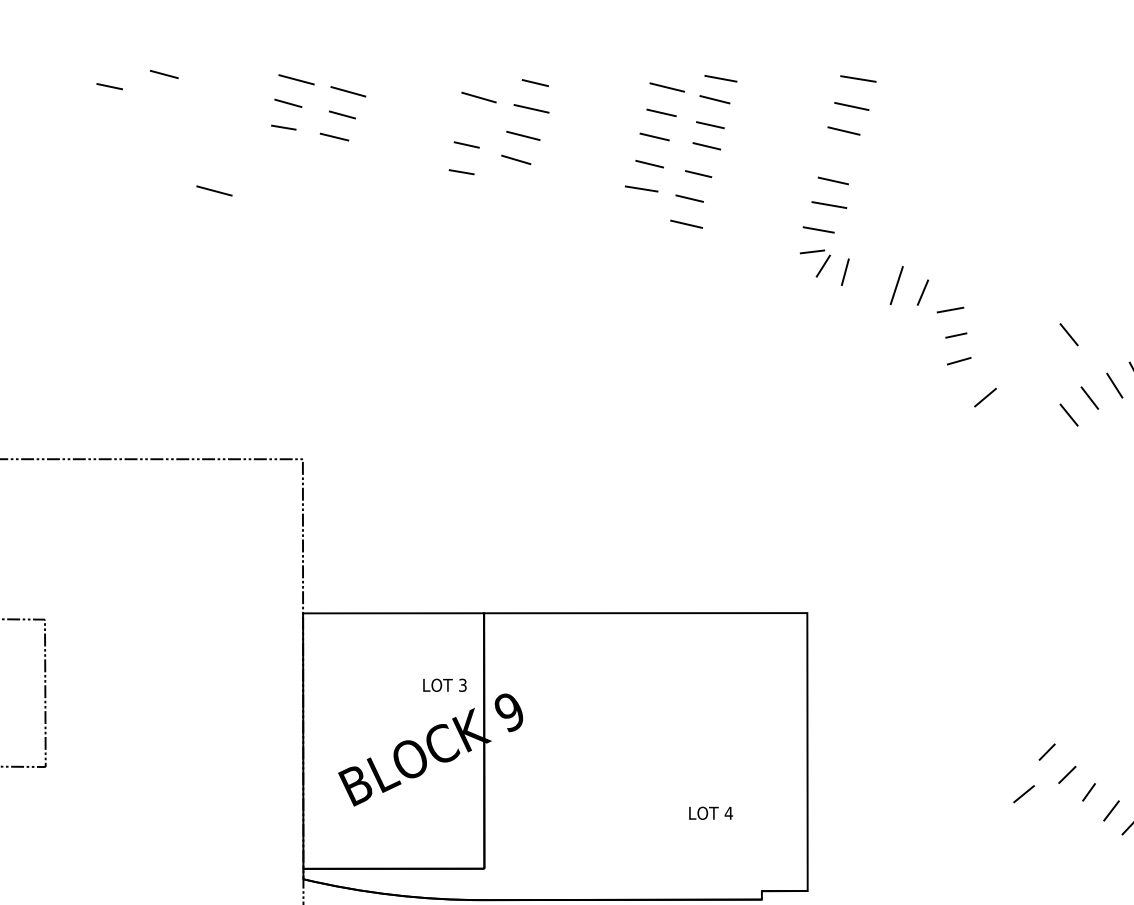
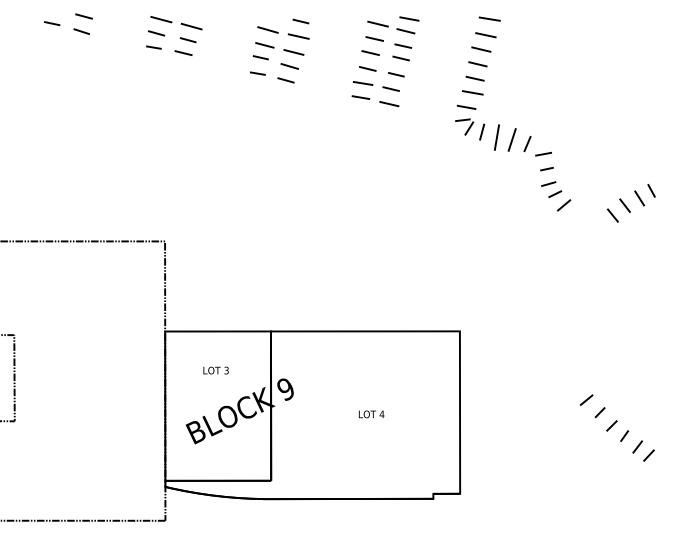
line: (159, 100) -> (81, 31), added
line: (472, 124) -> (264, 45), added
line: (837, 156) -> (477, 64), added
line: (508, 183) -> (285, 80), added
line: (214, 190) -> (113, 84), removed
line: (637, 213) -> (360, 97), added
line: (869, 281) -> (496, 137), added
line: (1068, 334) -> (612, 168), removed
line: (970, 377) -> (555, 193), added
text: (443, 685) -> (215, 370), moved
line: (1023, 792) -> (586, 399), moved
text: (710, 813) -> (371, 414), moved

